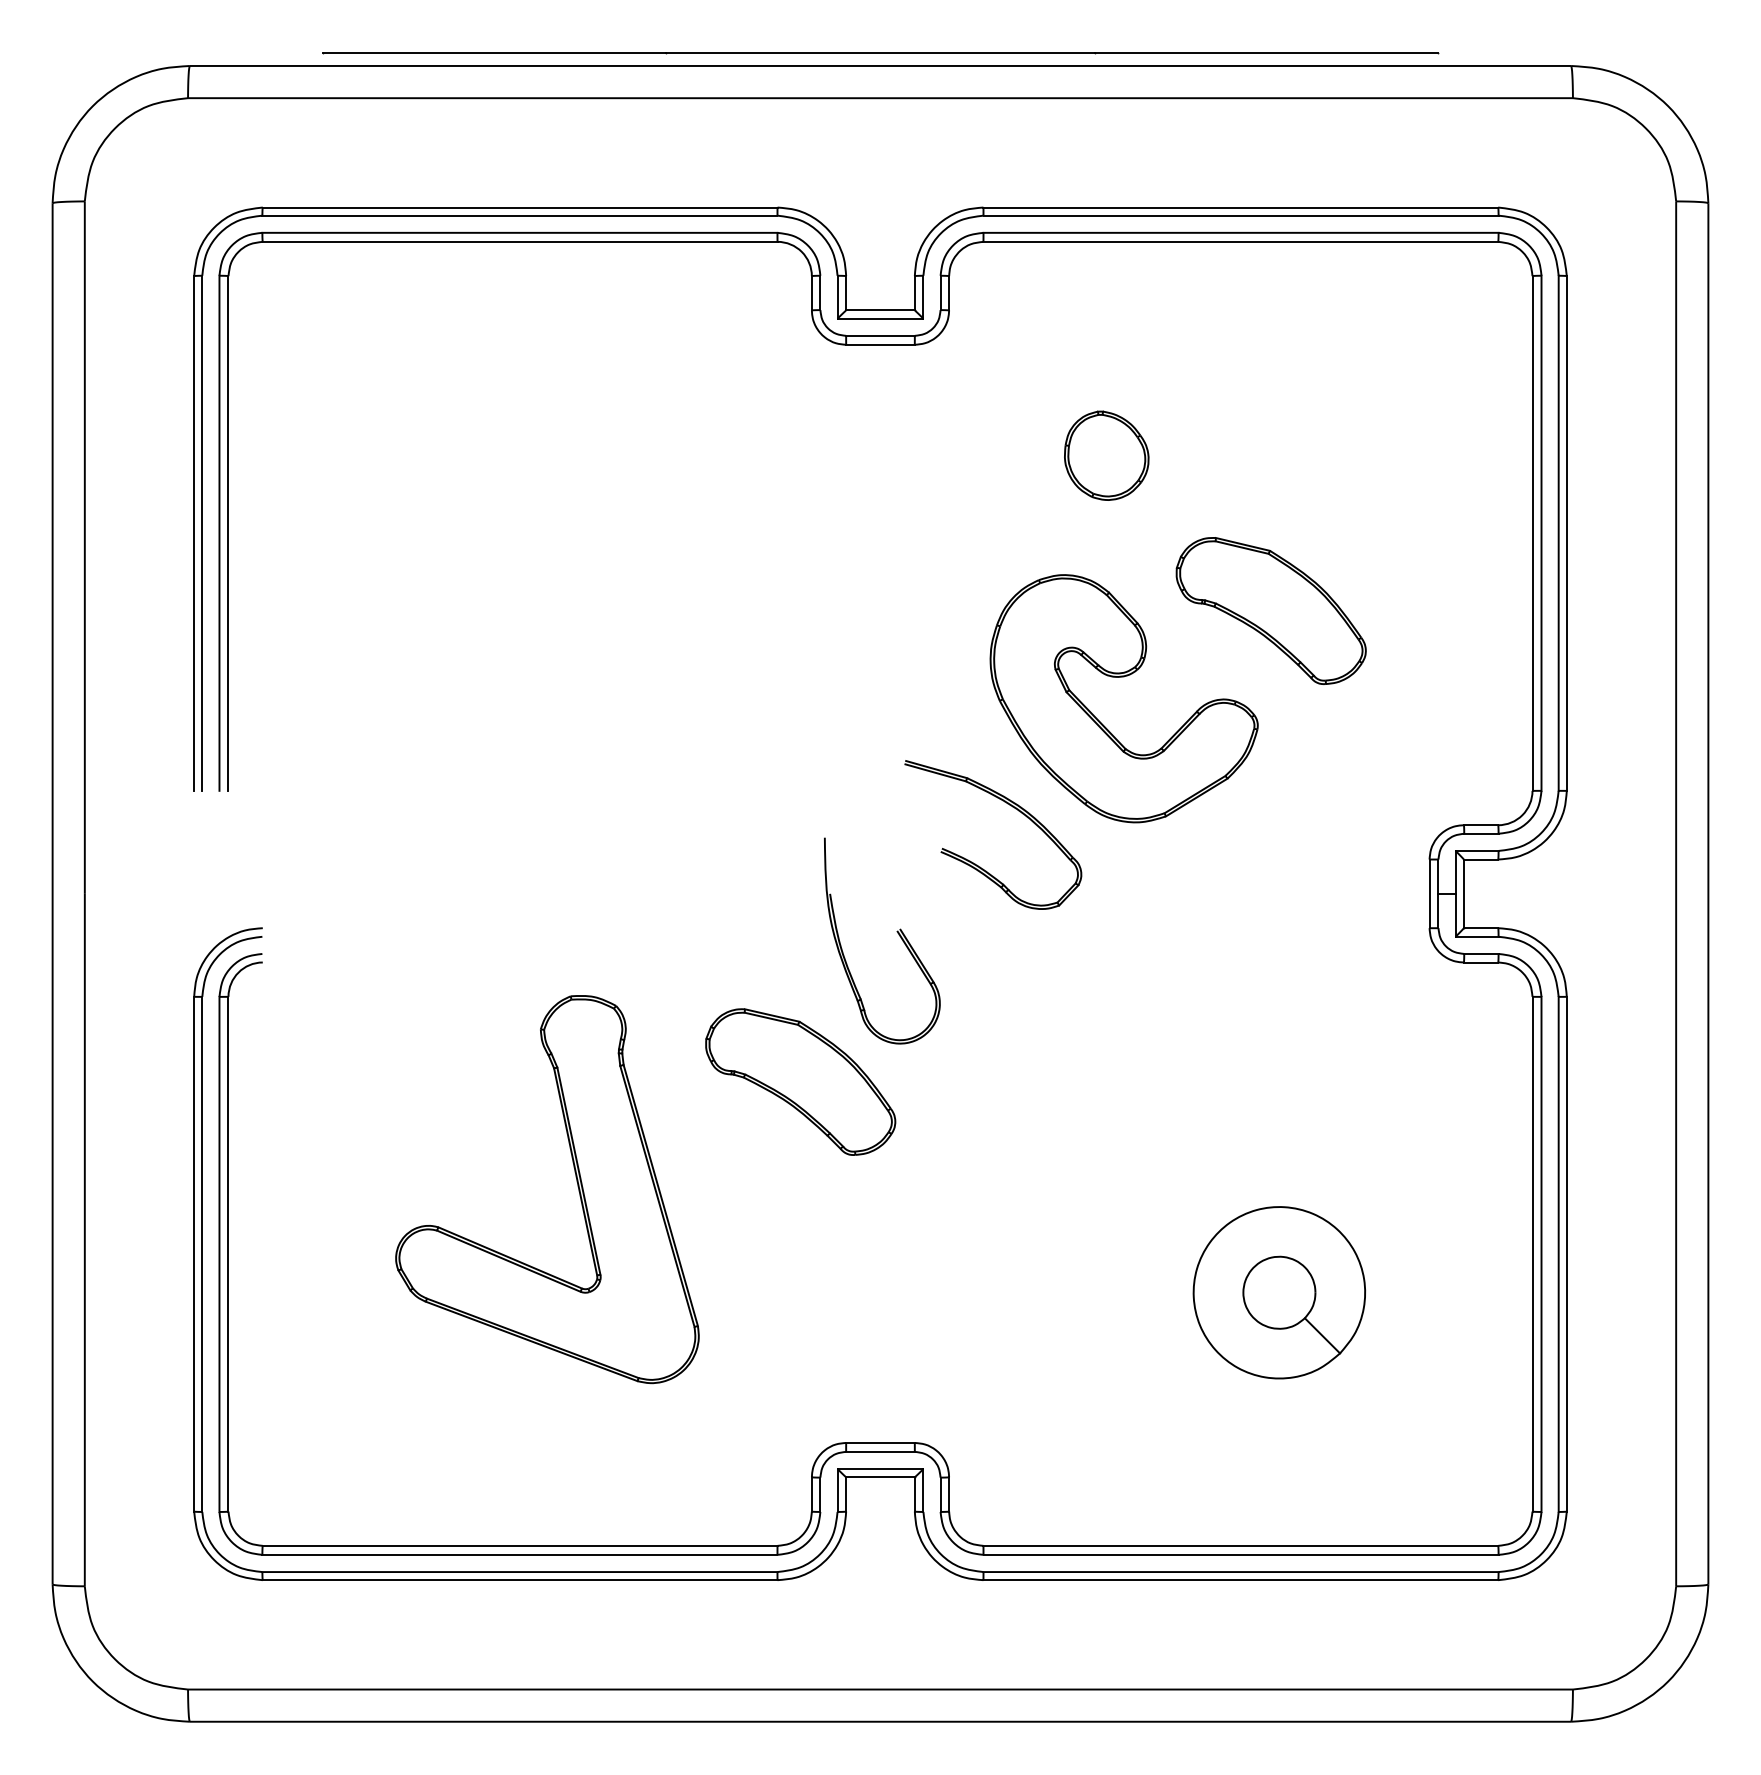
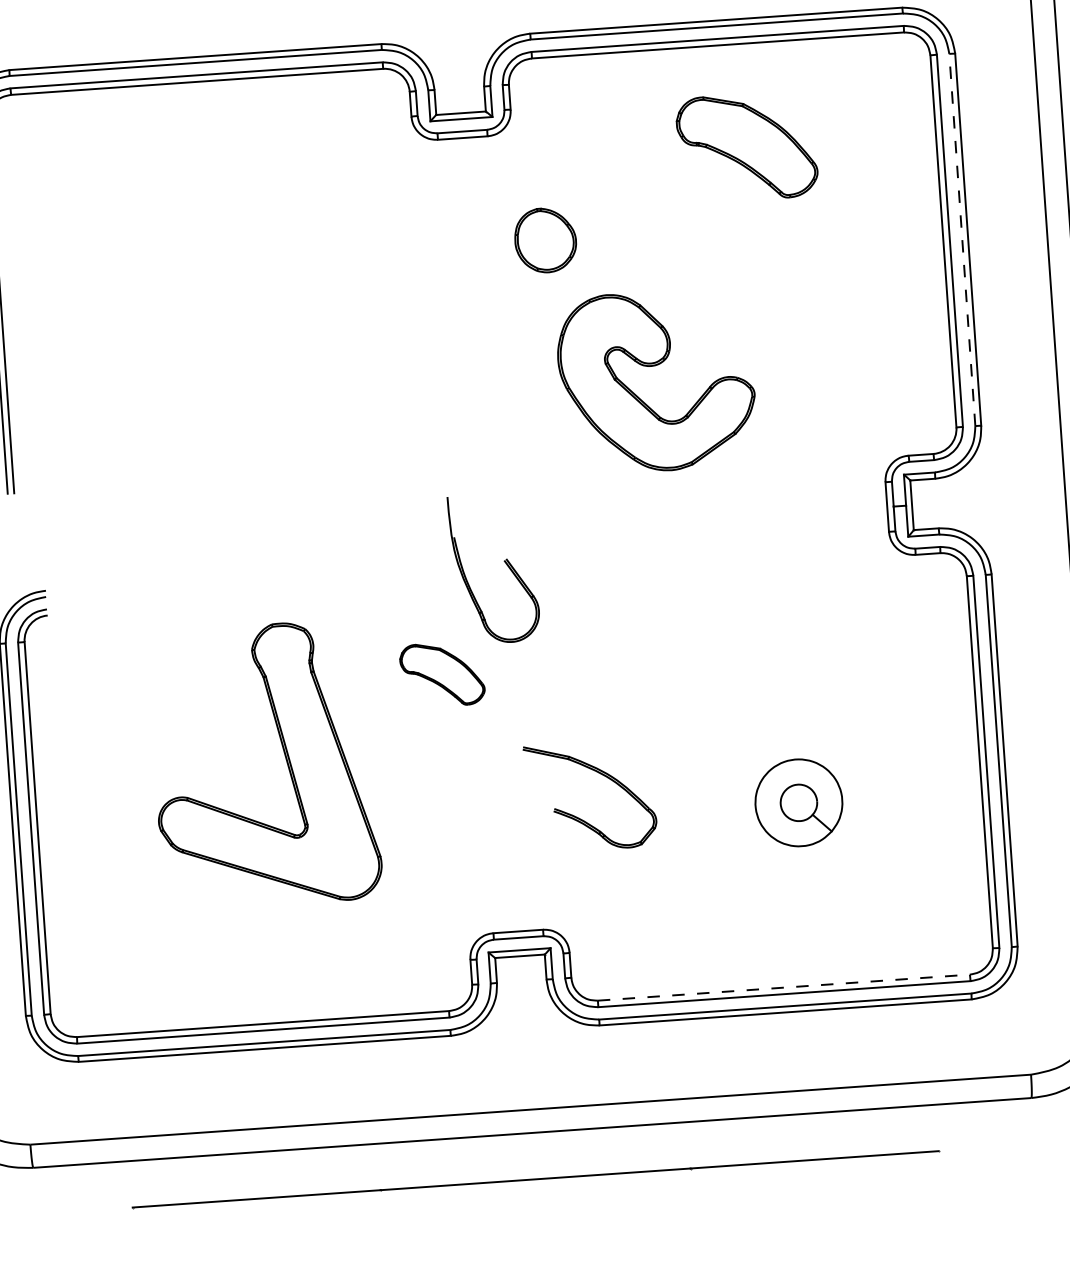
part: (1106, 455) -> (545, 240), moved
line: (1558, 533) -> (962, 240), solid -> dashed
part: (1270, 610) -> (746, 147), moved
part: (1012, 807) -> (603, 775), moved
part: (800, 1081) -> (442, 674), size x0.6
part: (1279, 1292) -> (798, 802), size x0.7
line: (1241, 1545) -> (784, 987), solid -> dashed

